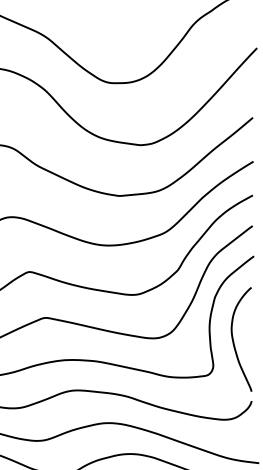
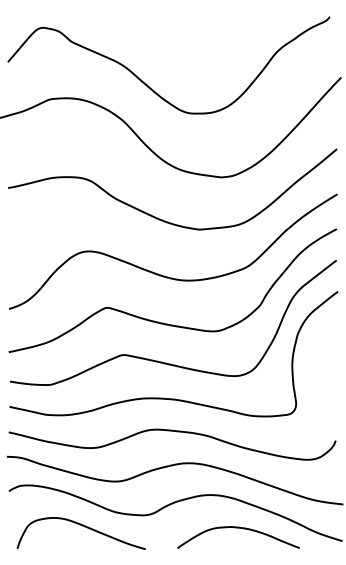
curve: (234, 339) -> (317, 377), removed

